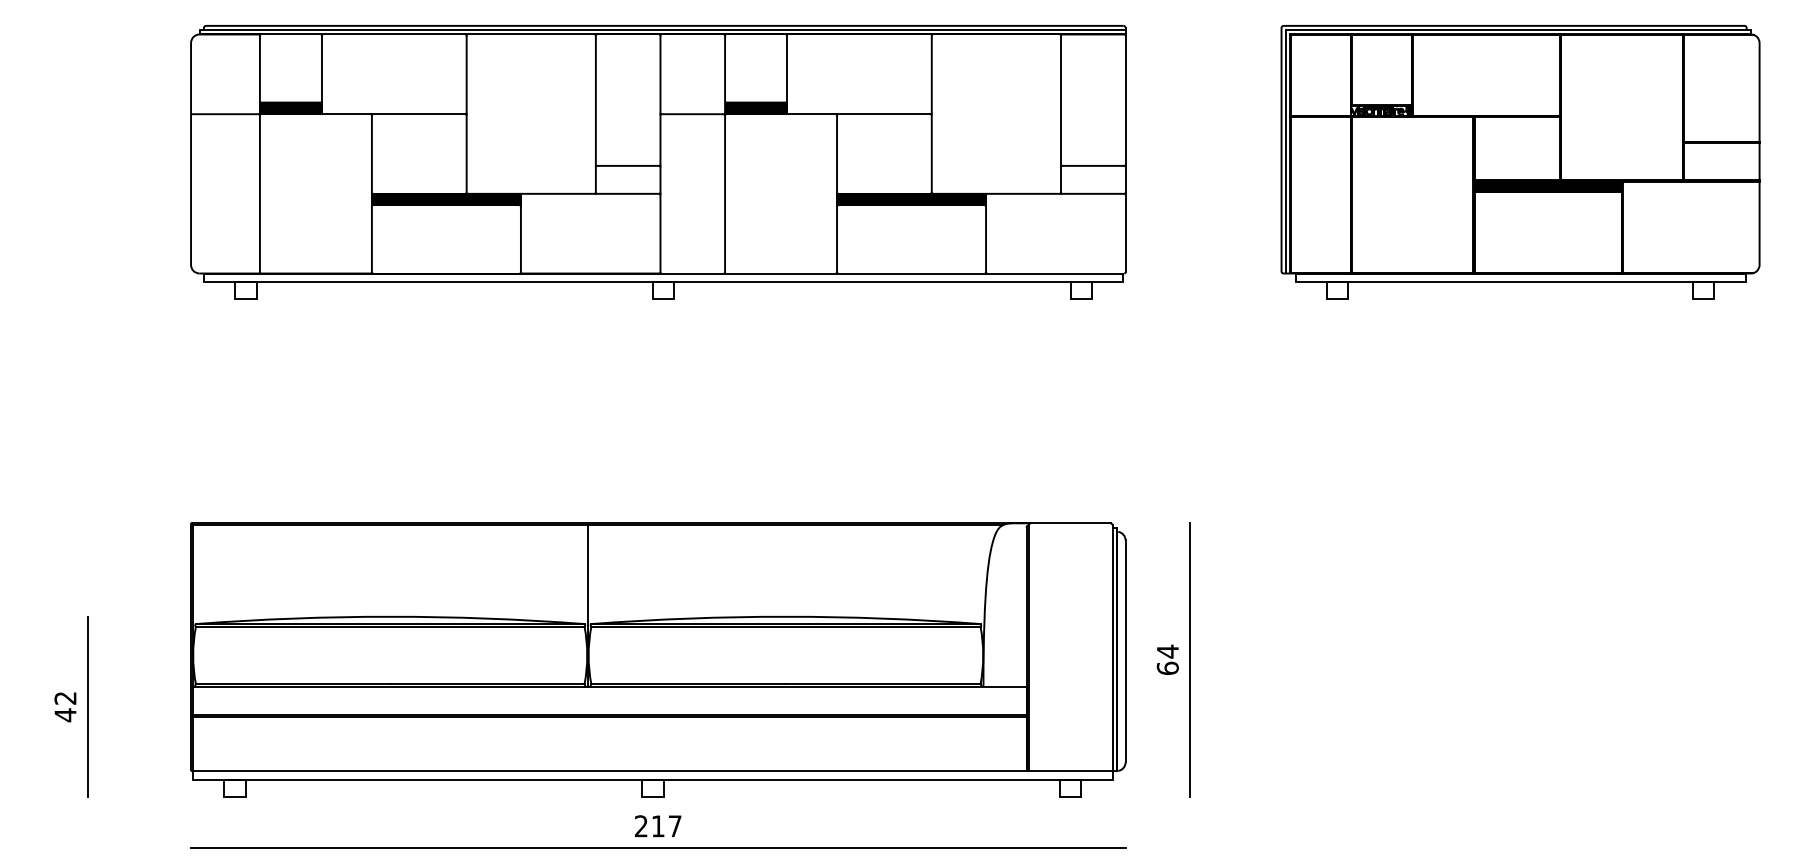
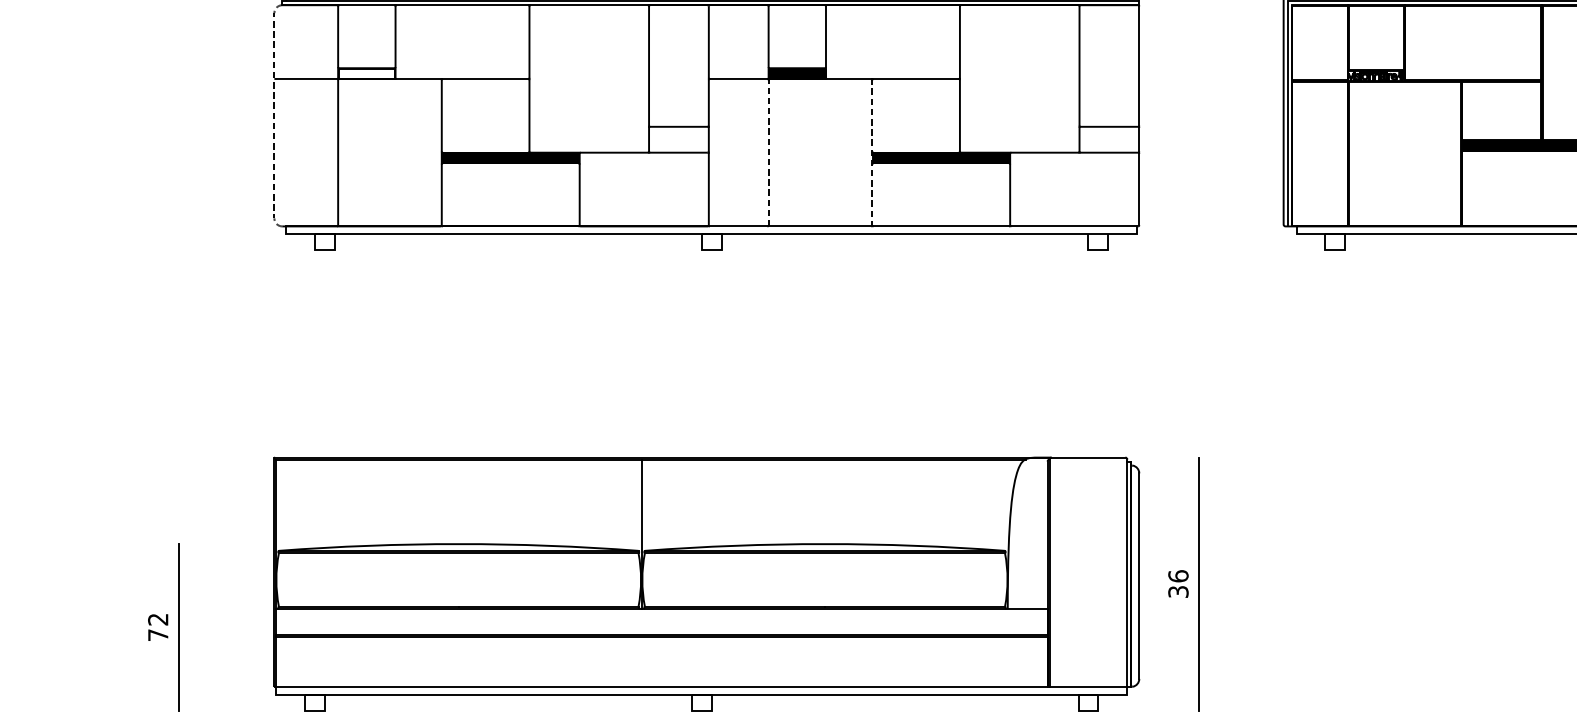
fill: (290, 108) -> (366, 73), removed
line: (191, 154) -> (274, 116), solid -> dashed
line: (725, 186) -> (769, 145), solid -> dashed
line: (837, 194) -> (872, 153), solid -> dashed
text: (1167, 659) -> (1178, 583), 64 -> 36
text: (65, 715) -> (158, 635), 42 -> 72

